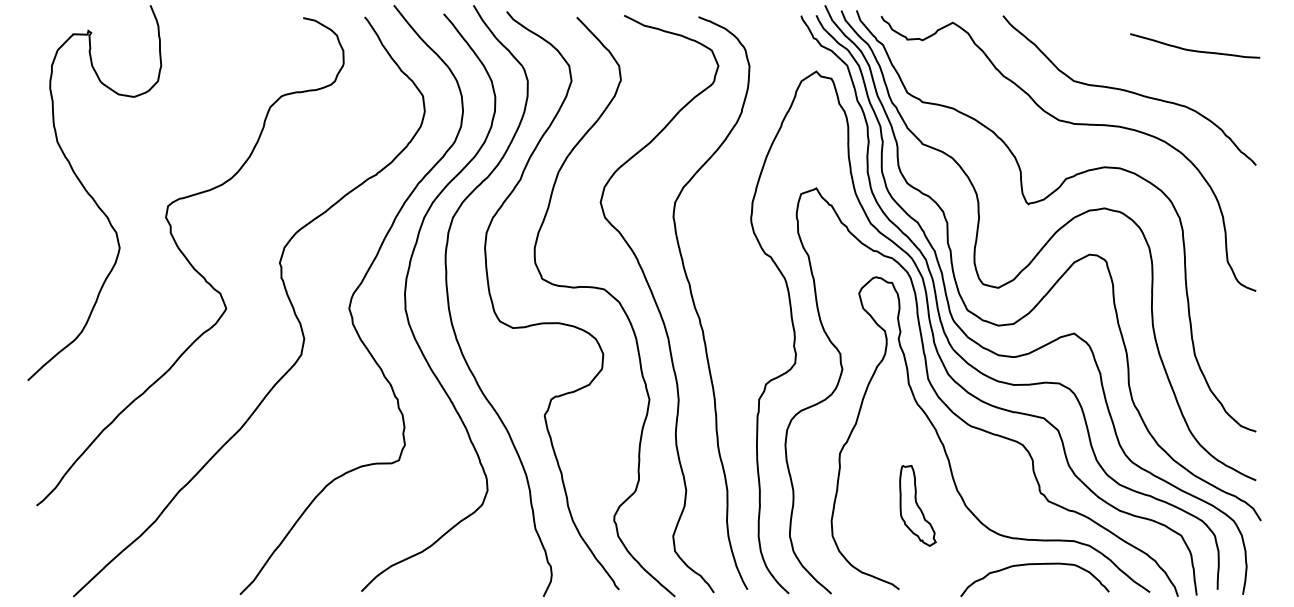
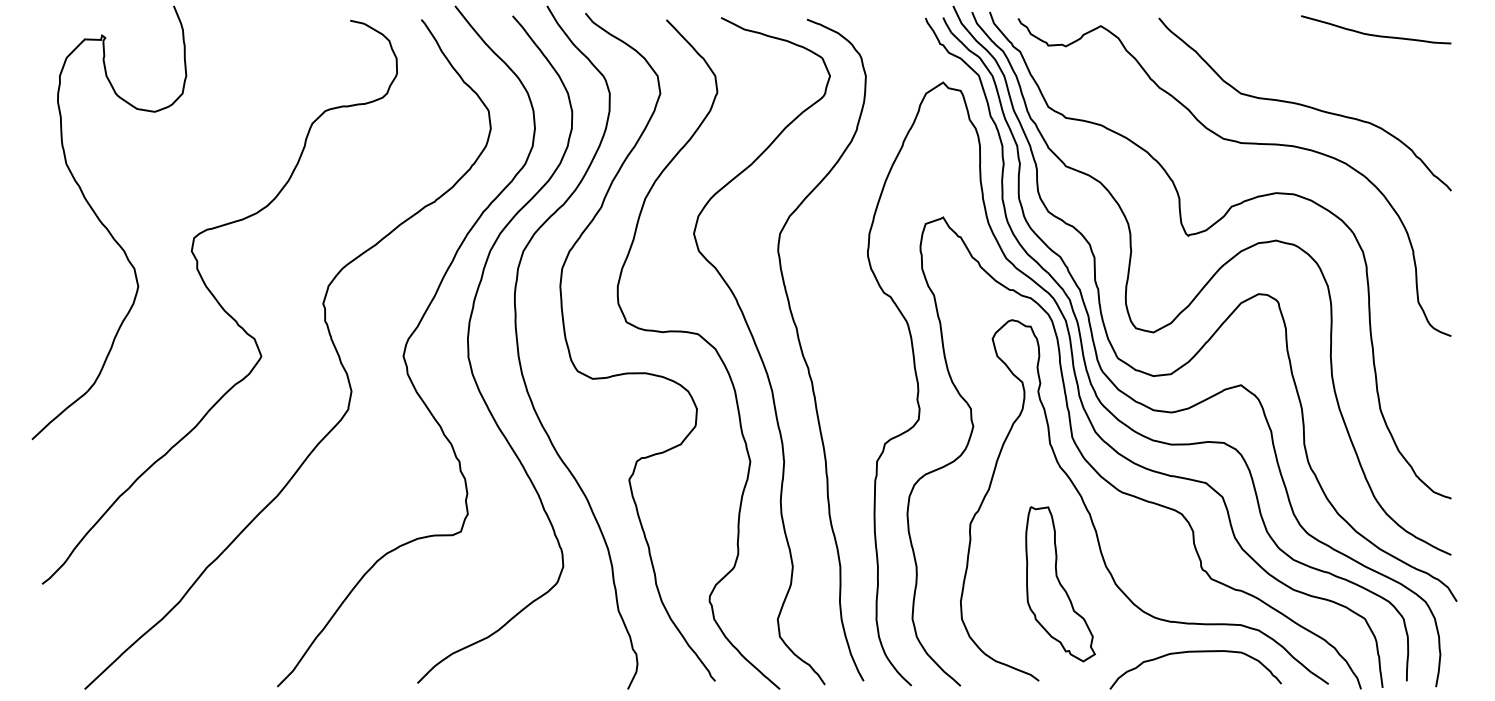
curve: (1192, 49) -> (1373, 33), moved
part: (917, 505) -> (1060, 583), size x1.67

